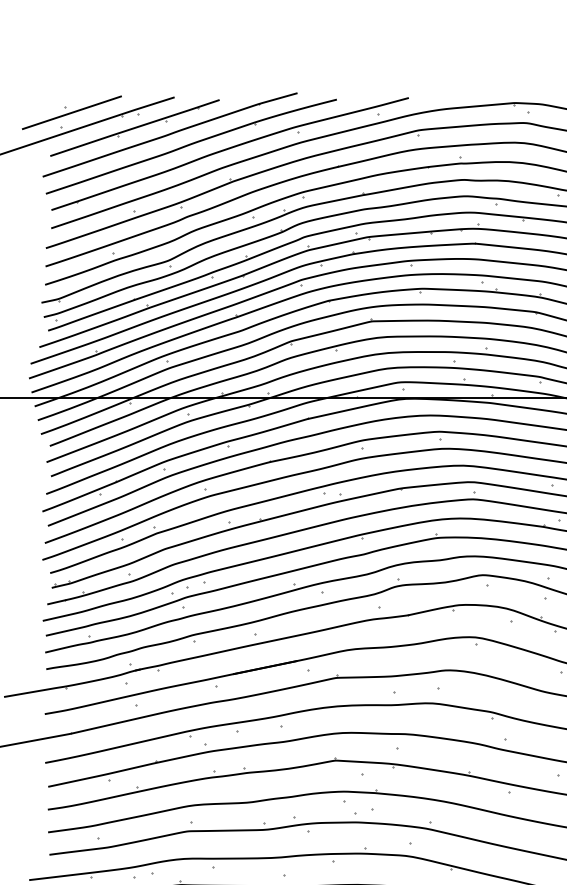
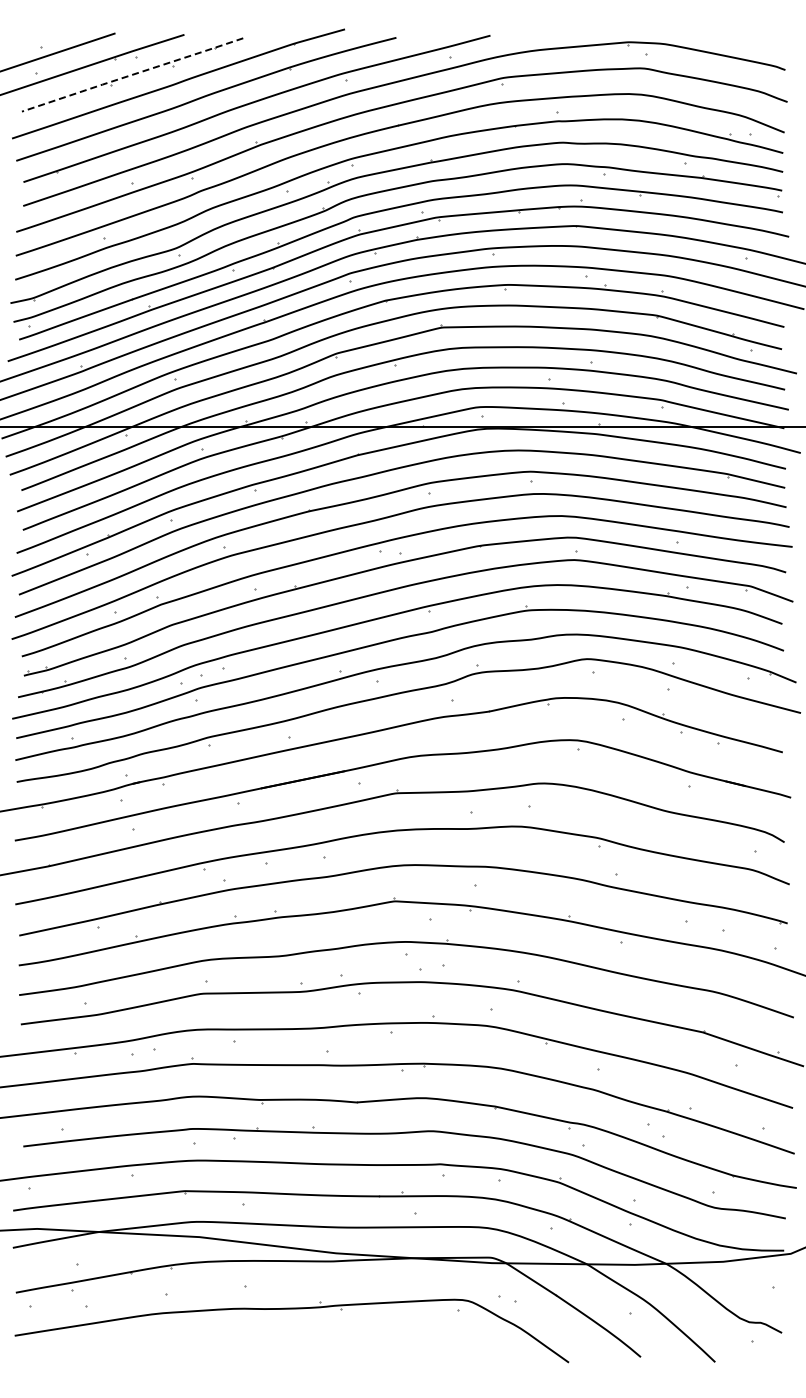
line: (134, 127) -> (132, 74), solid -> dashed

